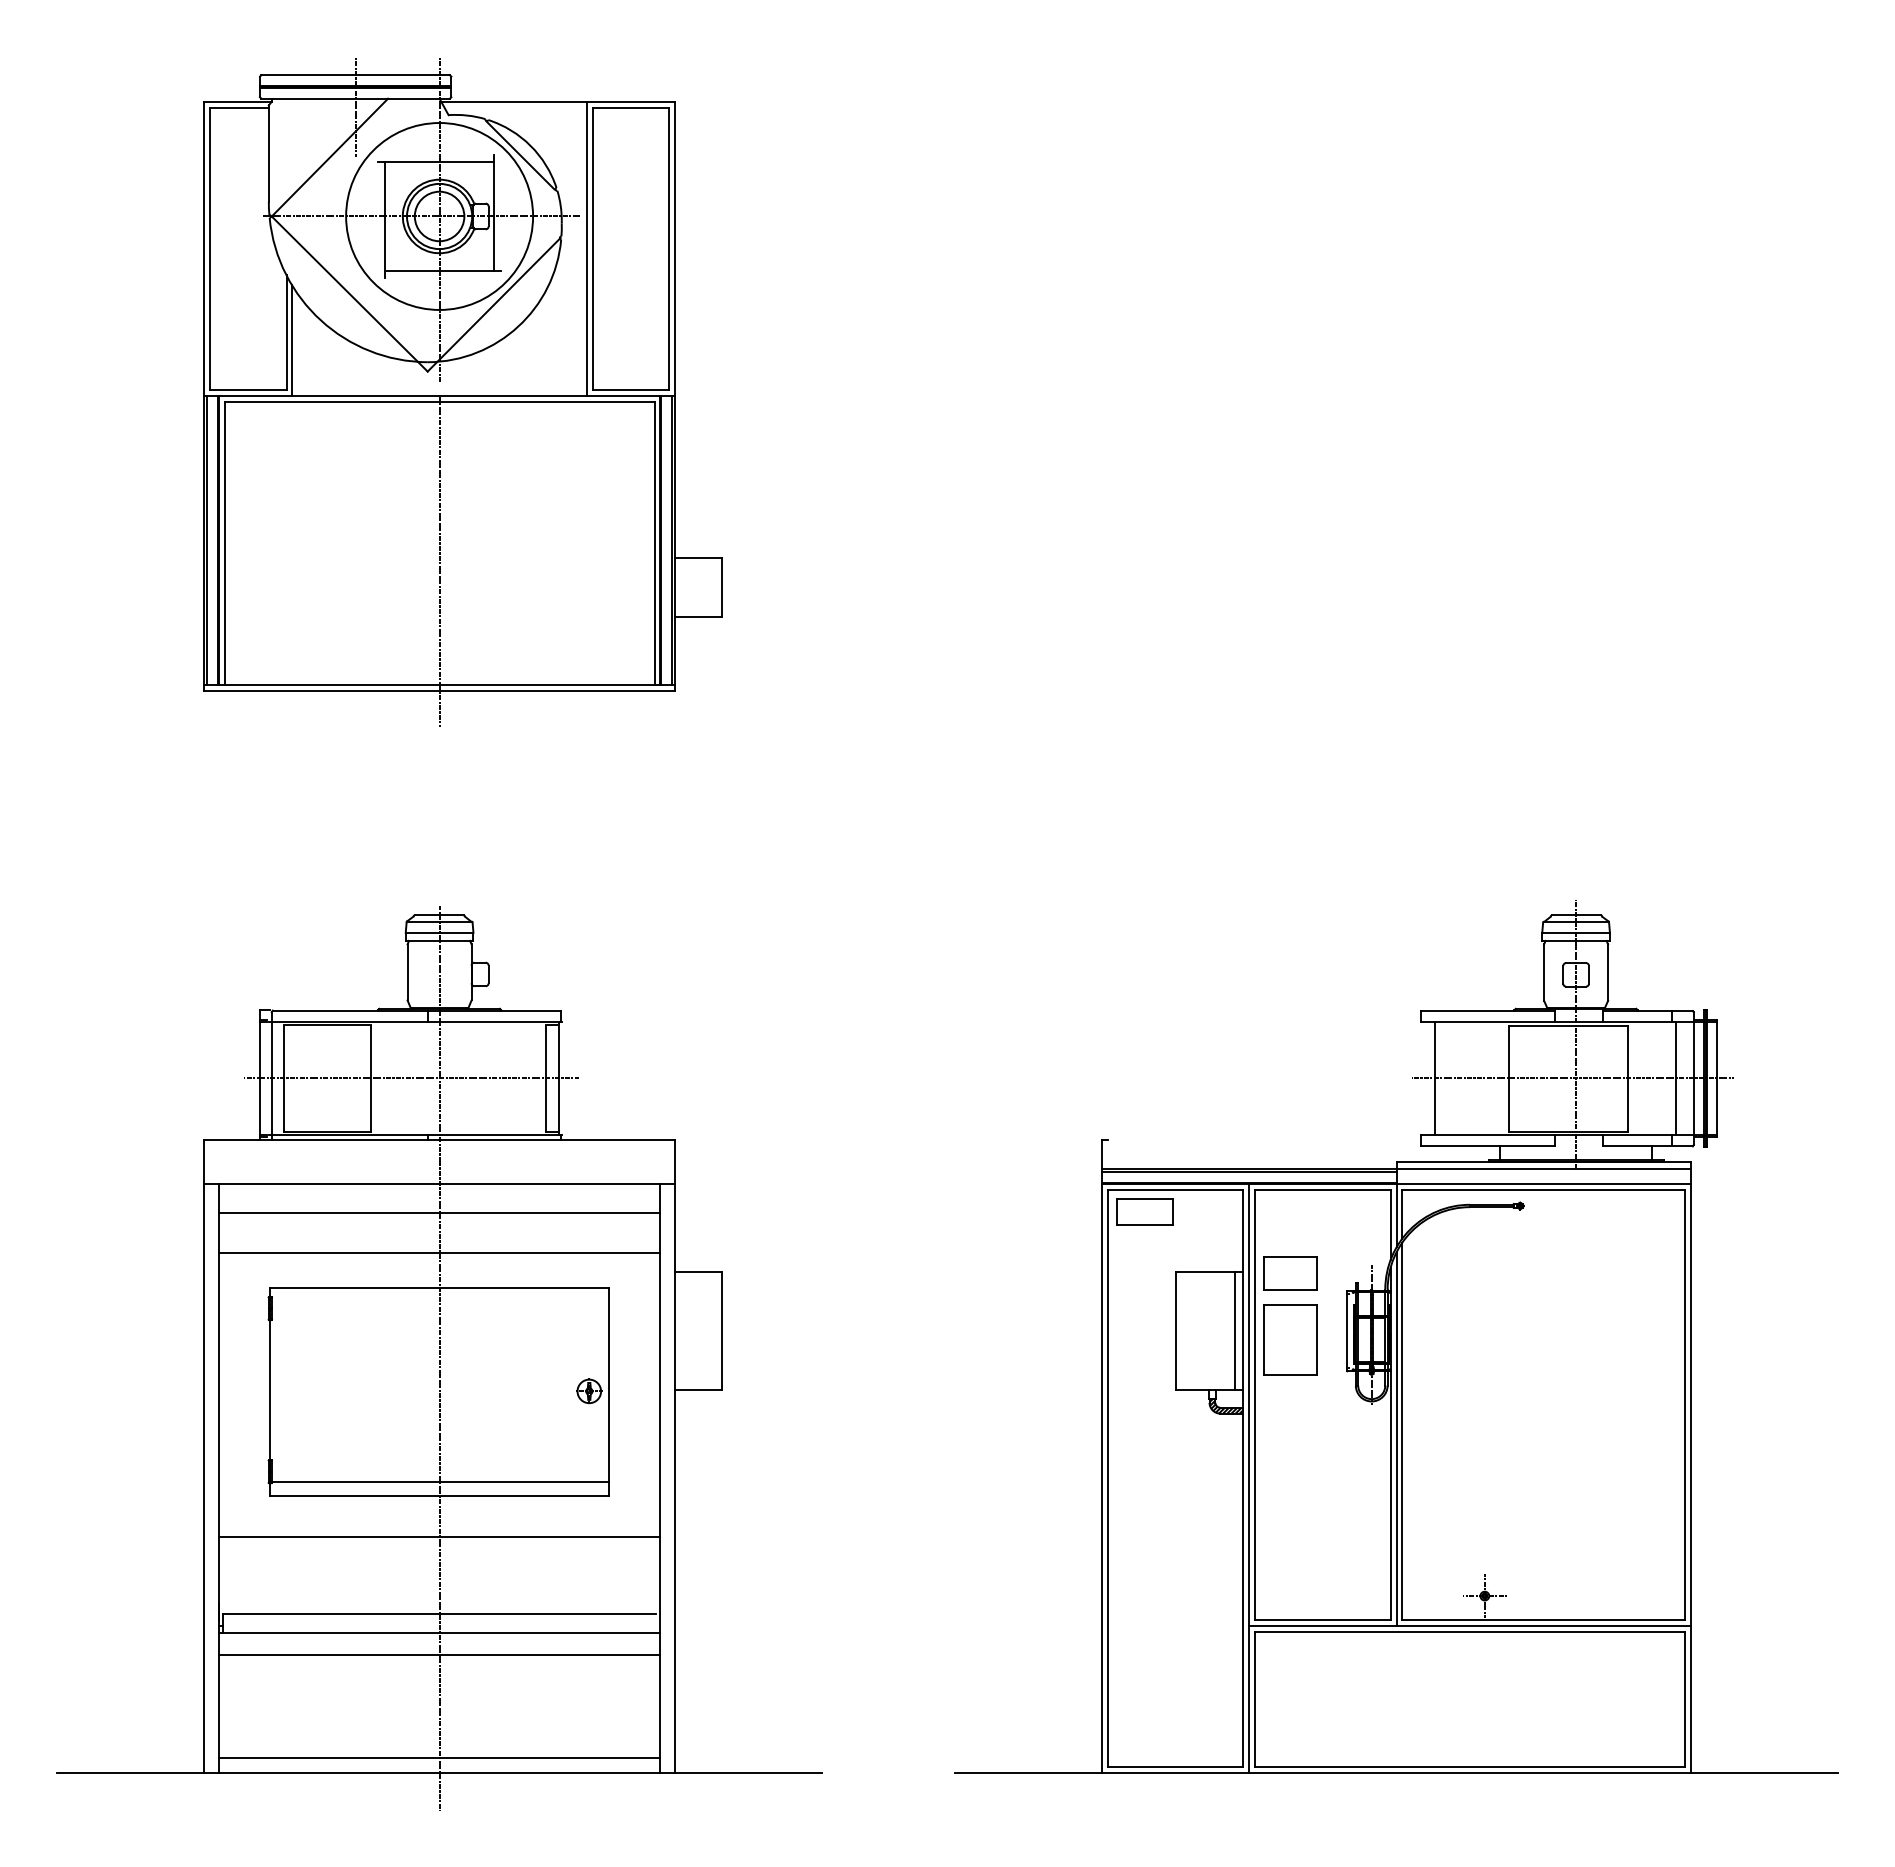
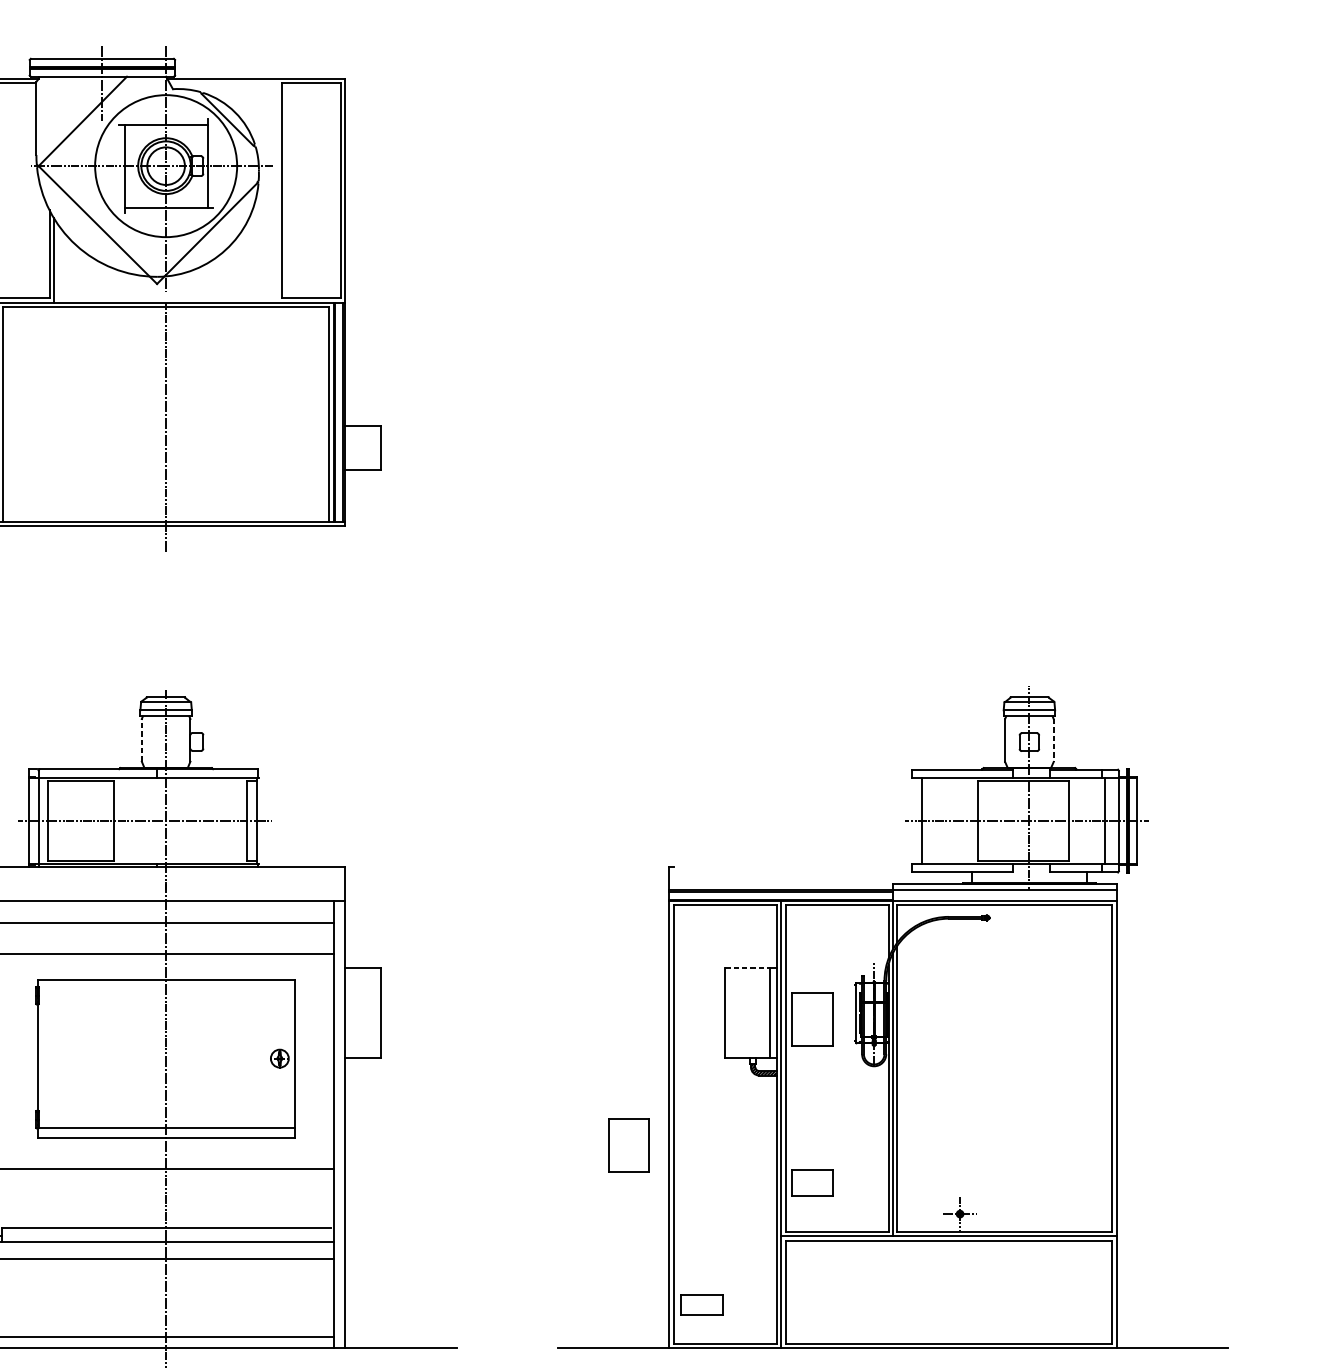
line: (586, 248) -> (277, 190), removed
line: (407, 971) -> (141, 739), solid -> dashed
line: (1608, 973) -> (1054, 741), solid -> dashed
part: (1144, 1211) -> (701, 1304), moved
line: (1205, 1272) -> (747, 968), solid -> dashed
part: (1290, 1273) -> (812, 1183), moved
part: (1048, 1505) -> (628, 1145), added

